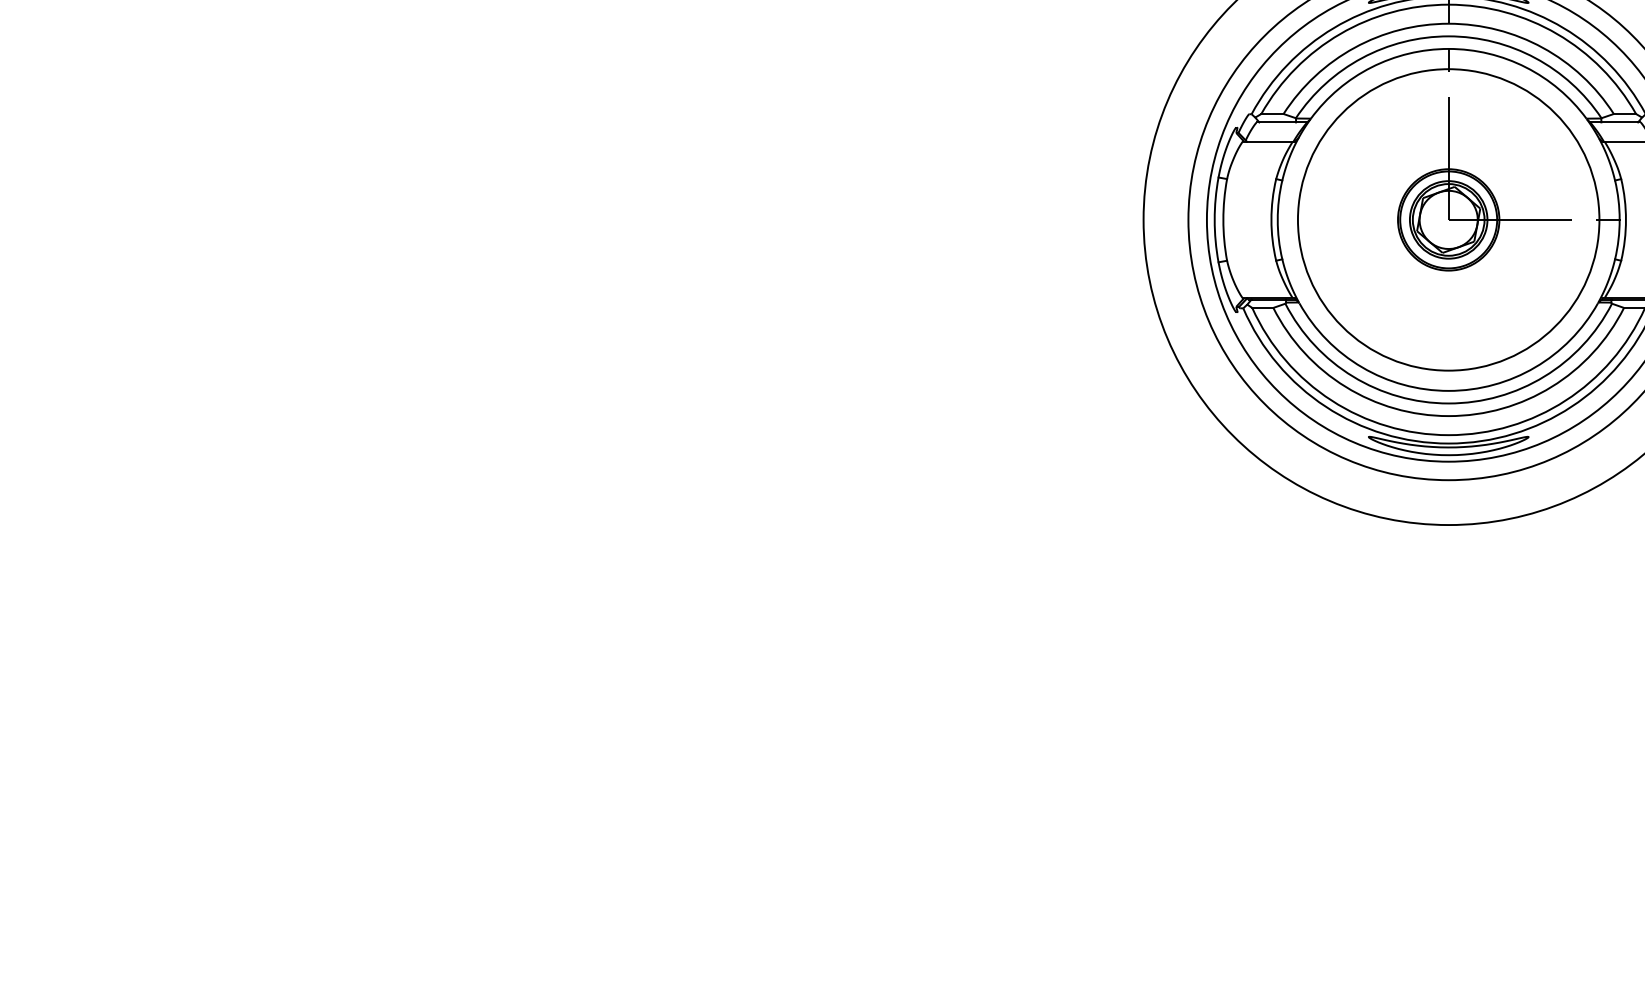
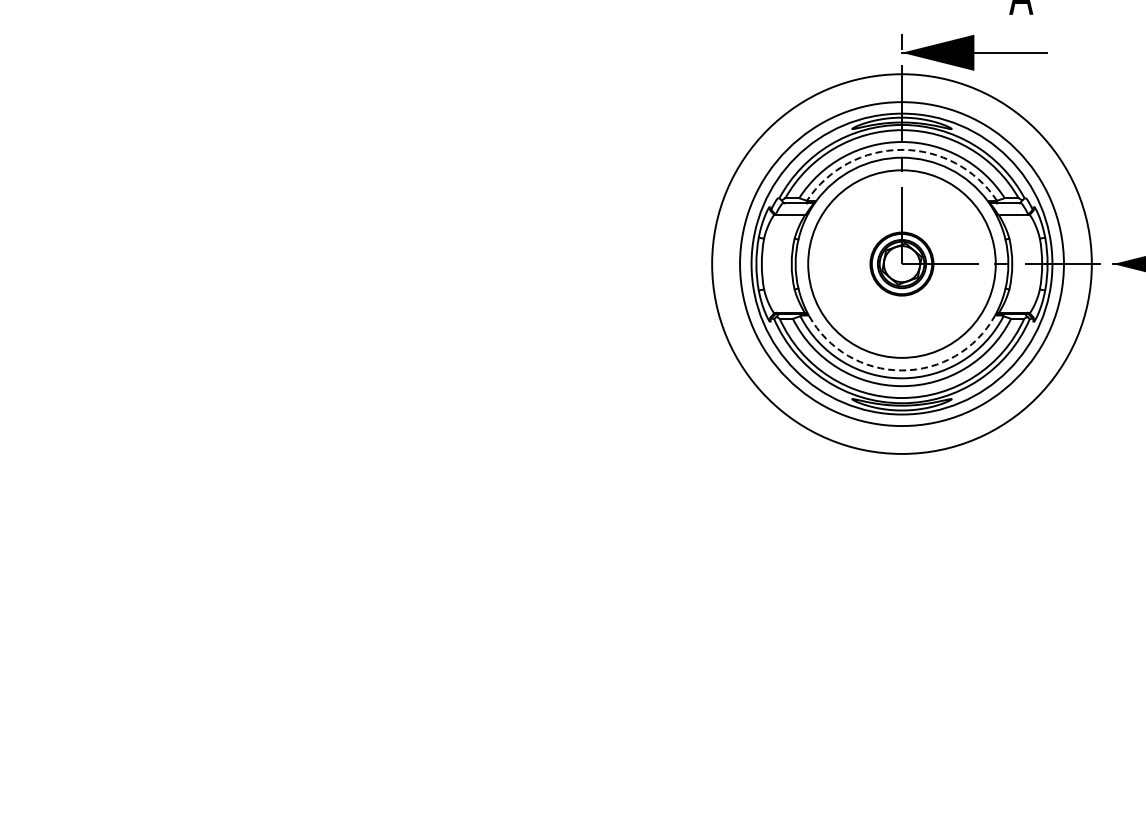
arc: (1449, 35) -> (902, 149), solid -> dashed
arc: (1449, 390) -> (902, 370), solid -> dashed

